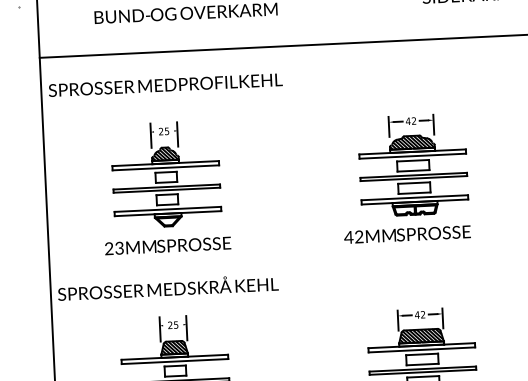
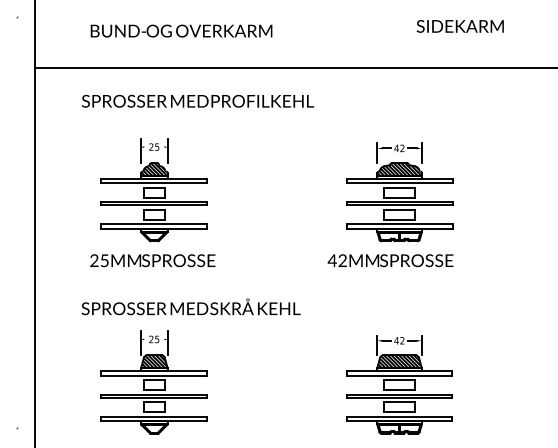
text: (166, 84) -> (198, 100), moved
text: (119, 248) -> (104, 260), 23MM -> 25MM
text: (167, 287) -> (190, 306), moved

